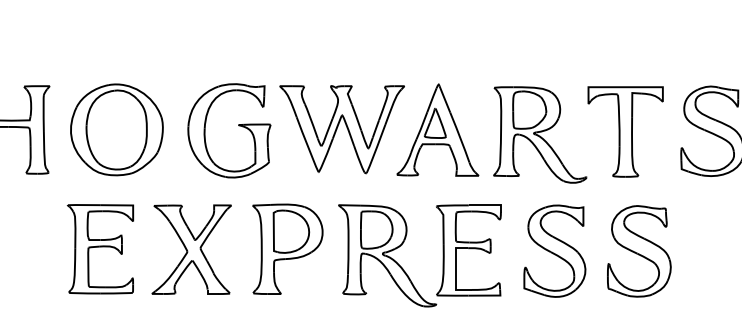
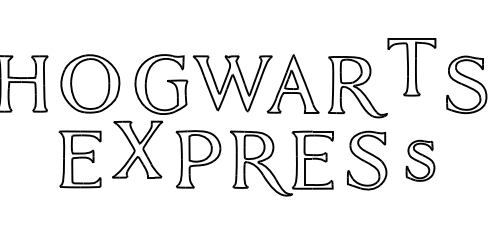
part: (625, 132) -> (411, 67), moved
part: (191, 249) -> (137, 149), moved
part: (639, 250) -> (420, 160), size x0.7

